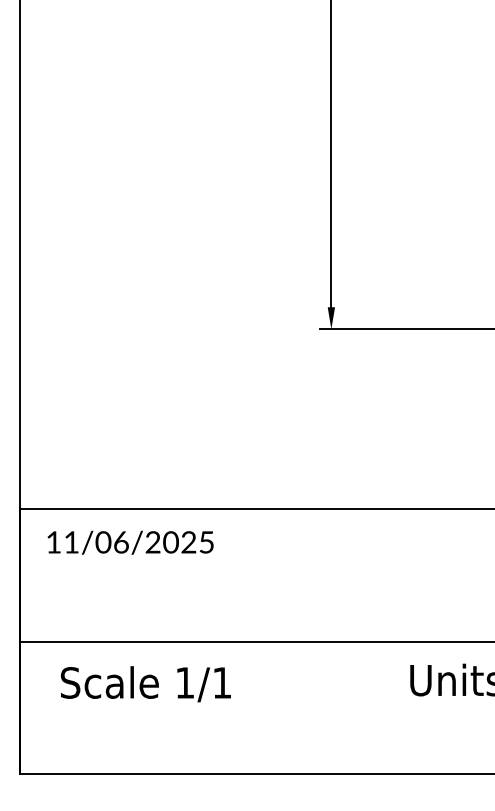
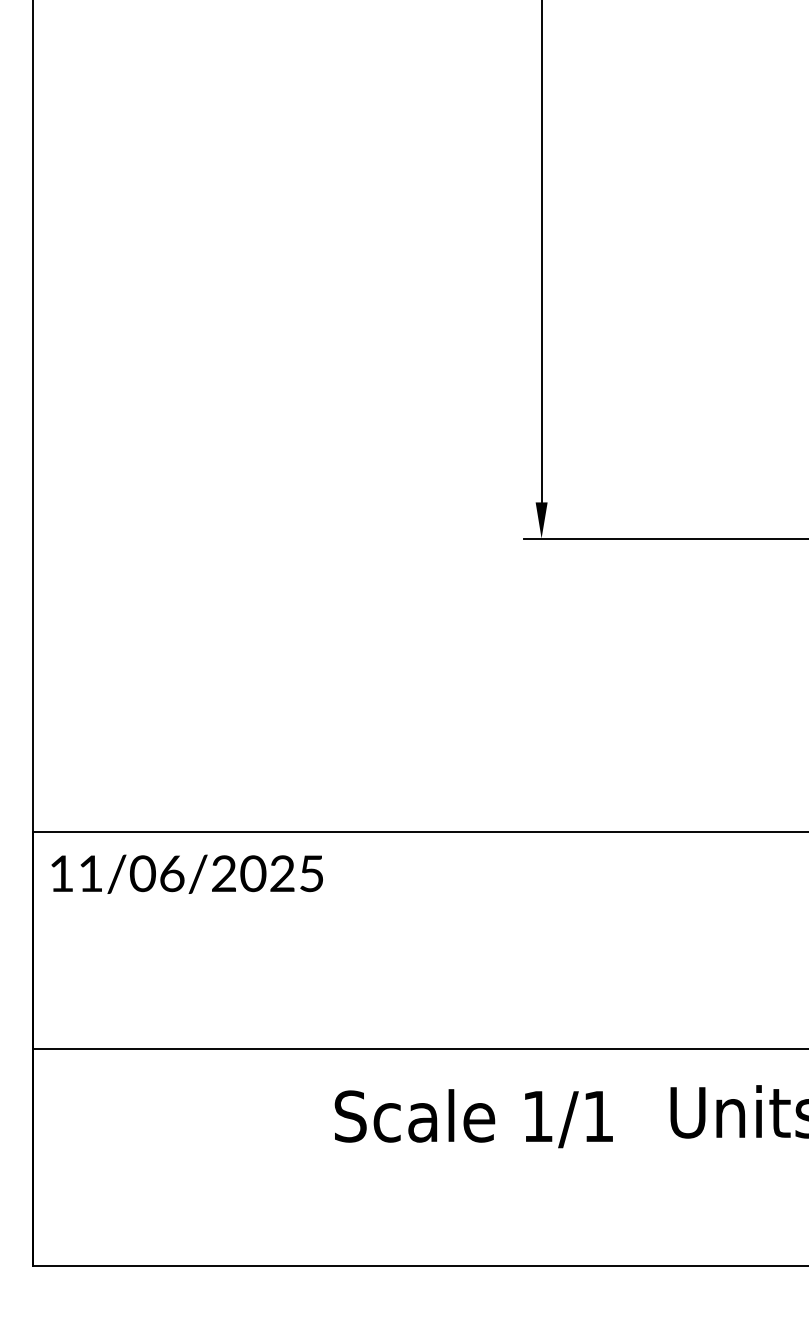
text: (130, 542) -> (187, 873), moved
text: (145, 684) -> (473, 1119), moved

